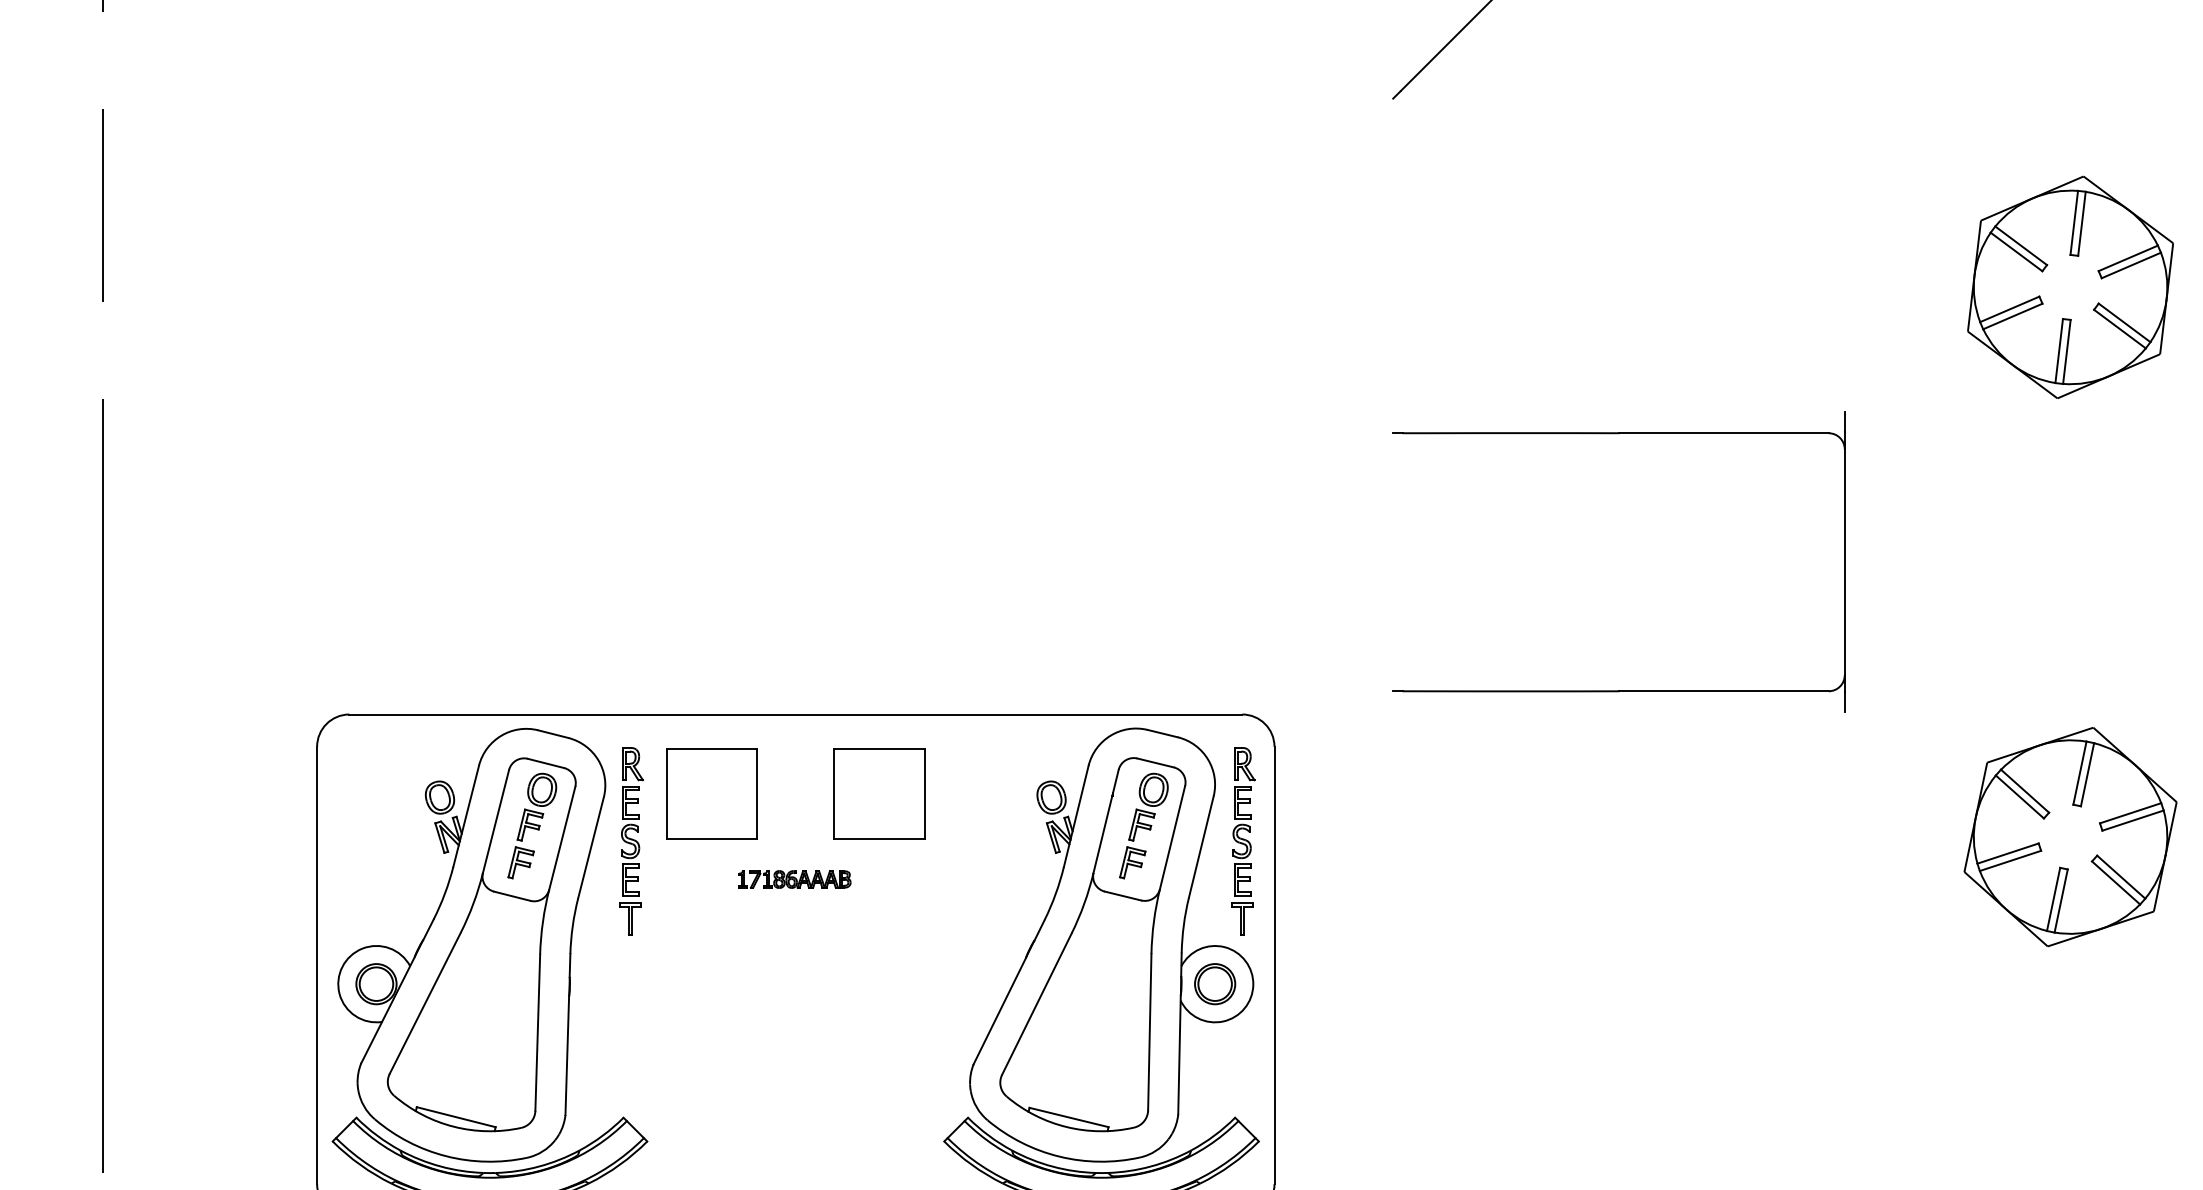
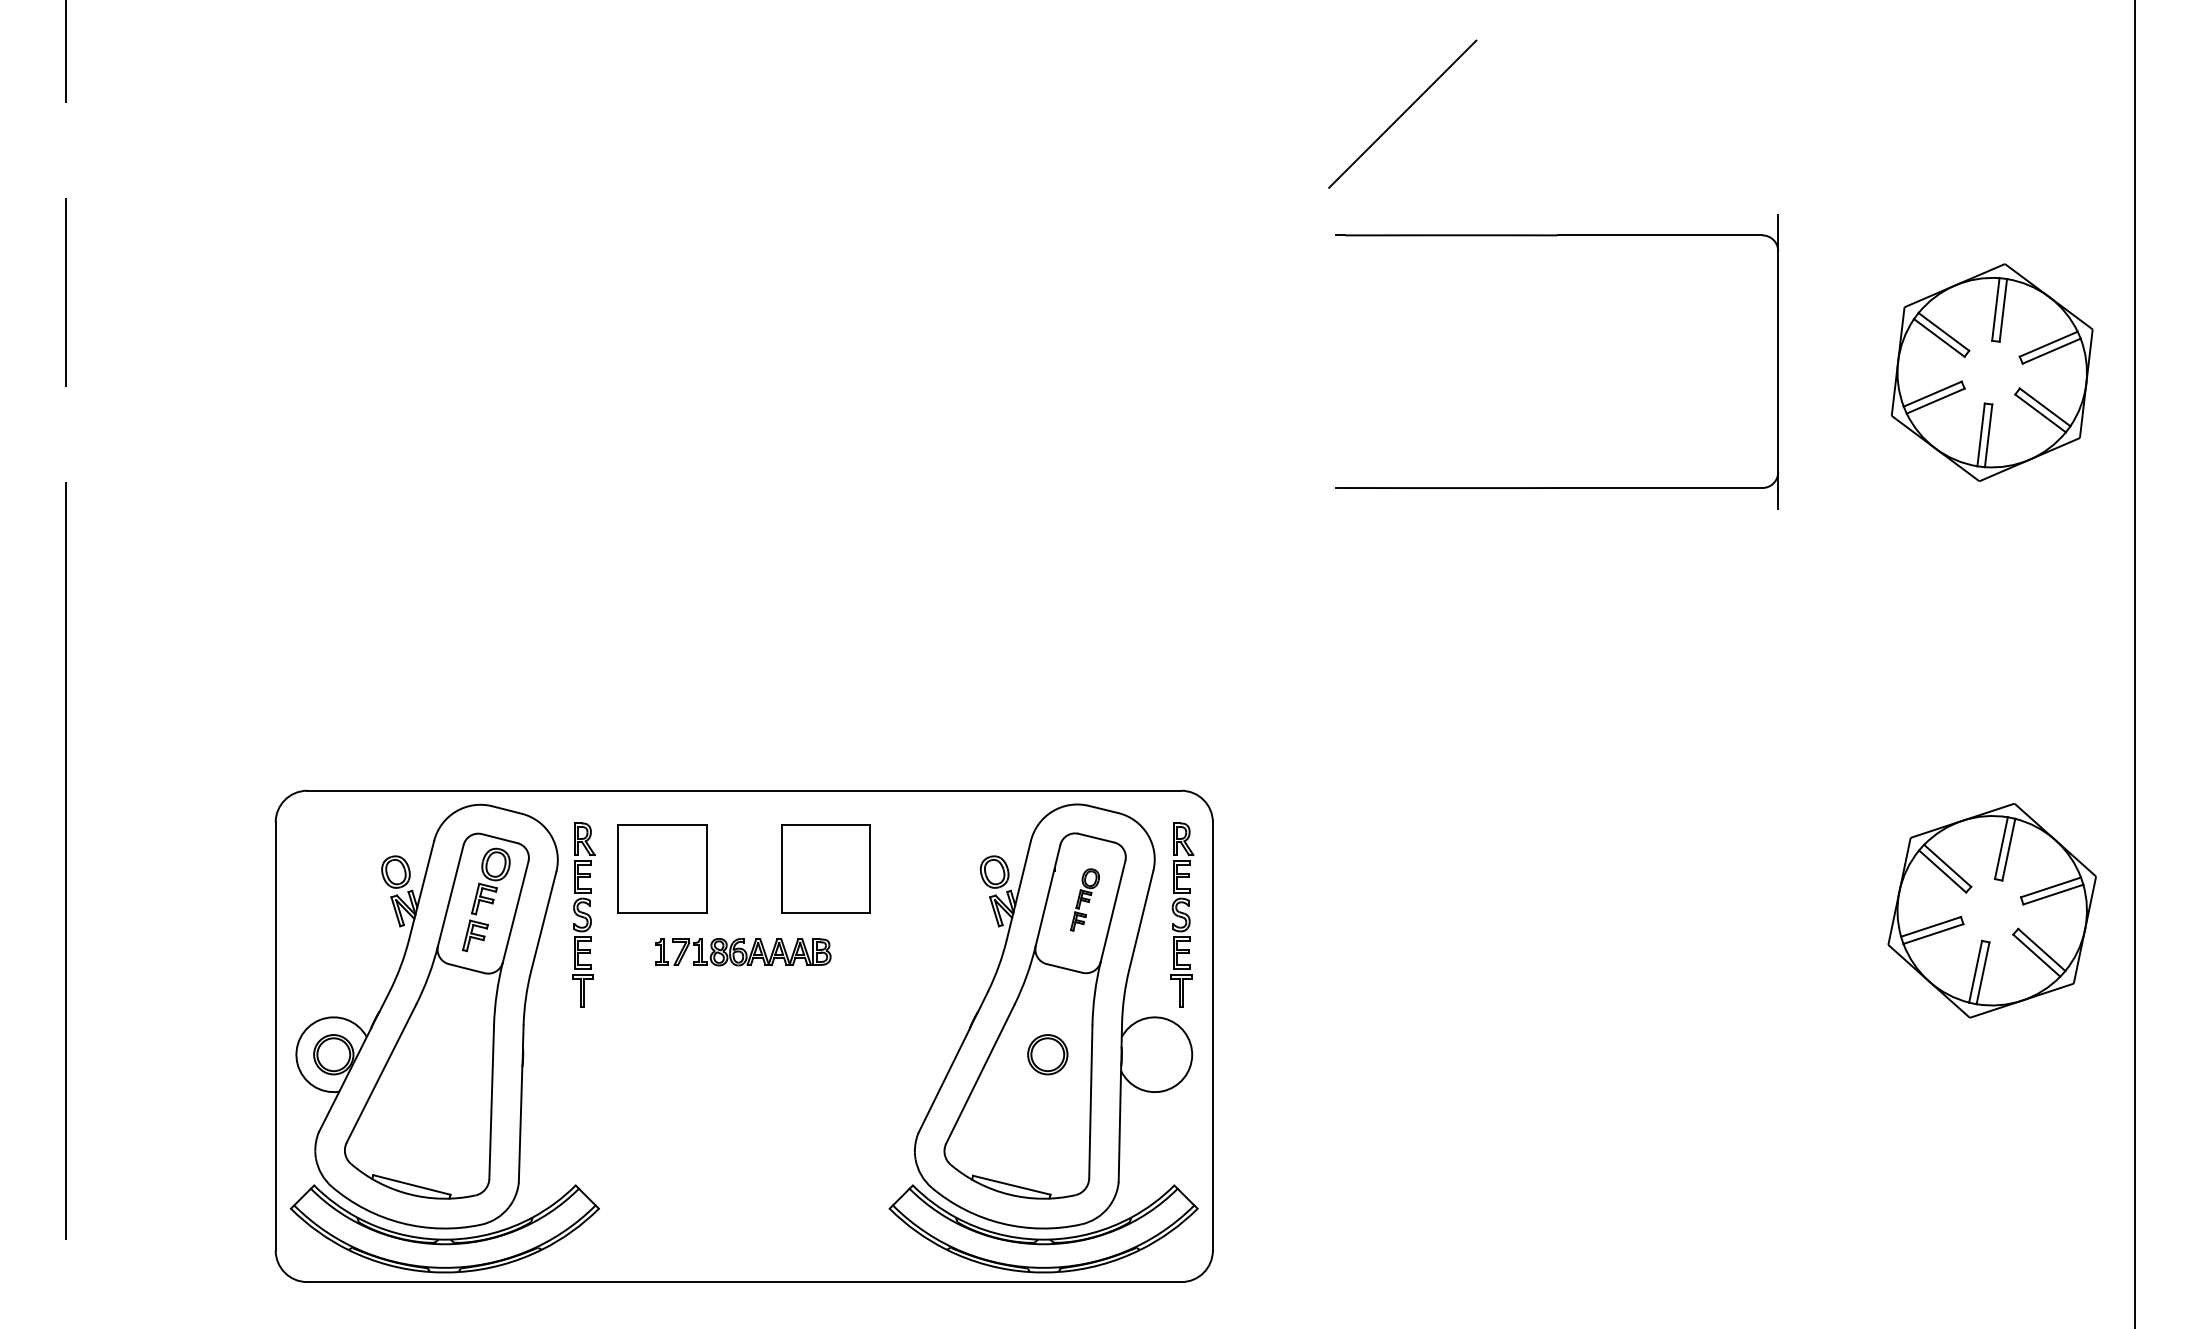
part: (1619, 434) -> (1557, 236), moved
part: (1143, 825) -> (1084, 899), size x0.6
part: (794, 879) -> (743, 952), size x1.6
part: (1214, 983) -> (1047, 1054), moved

